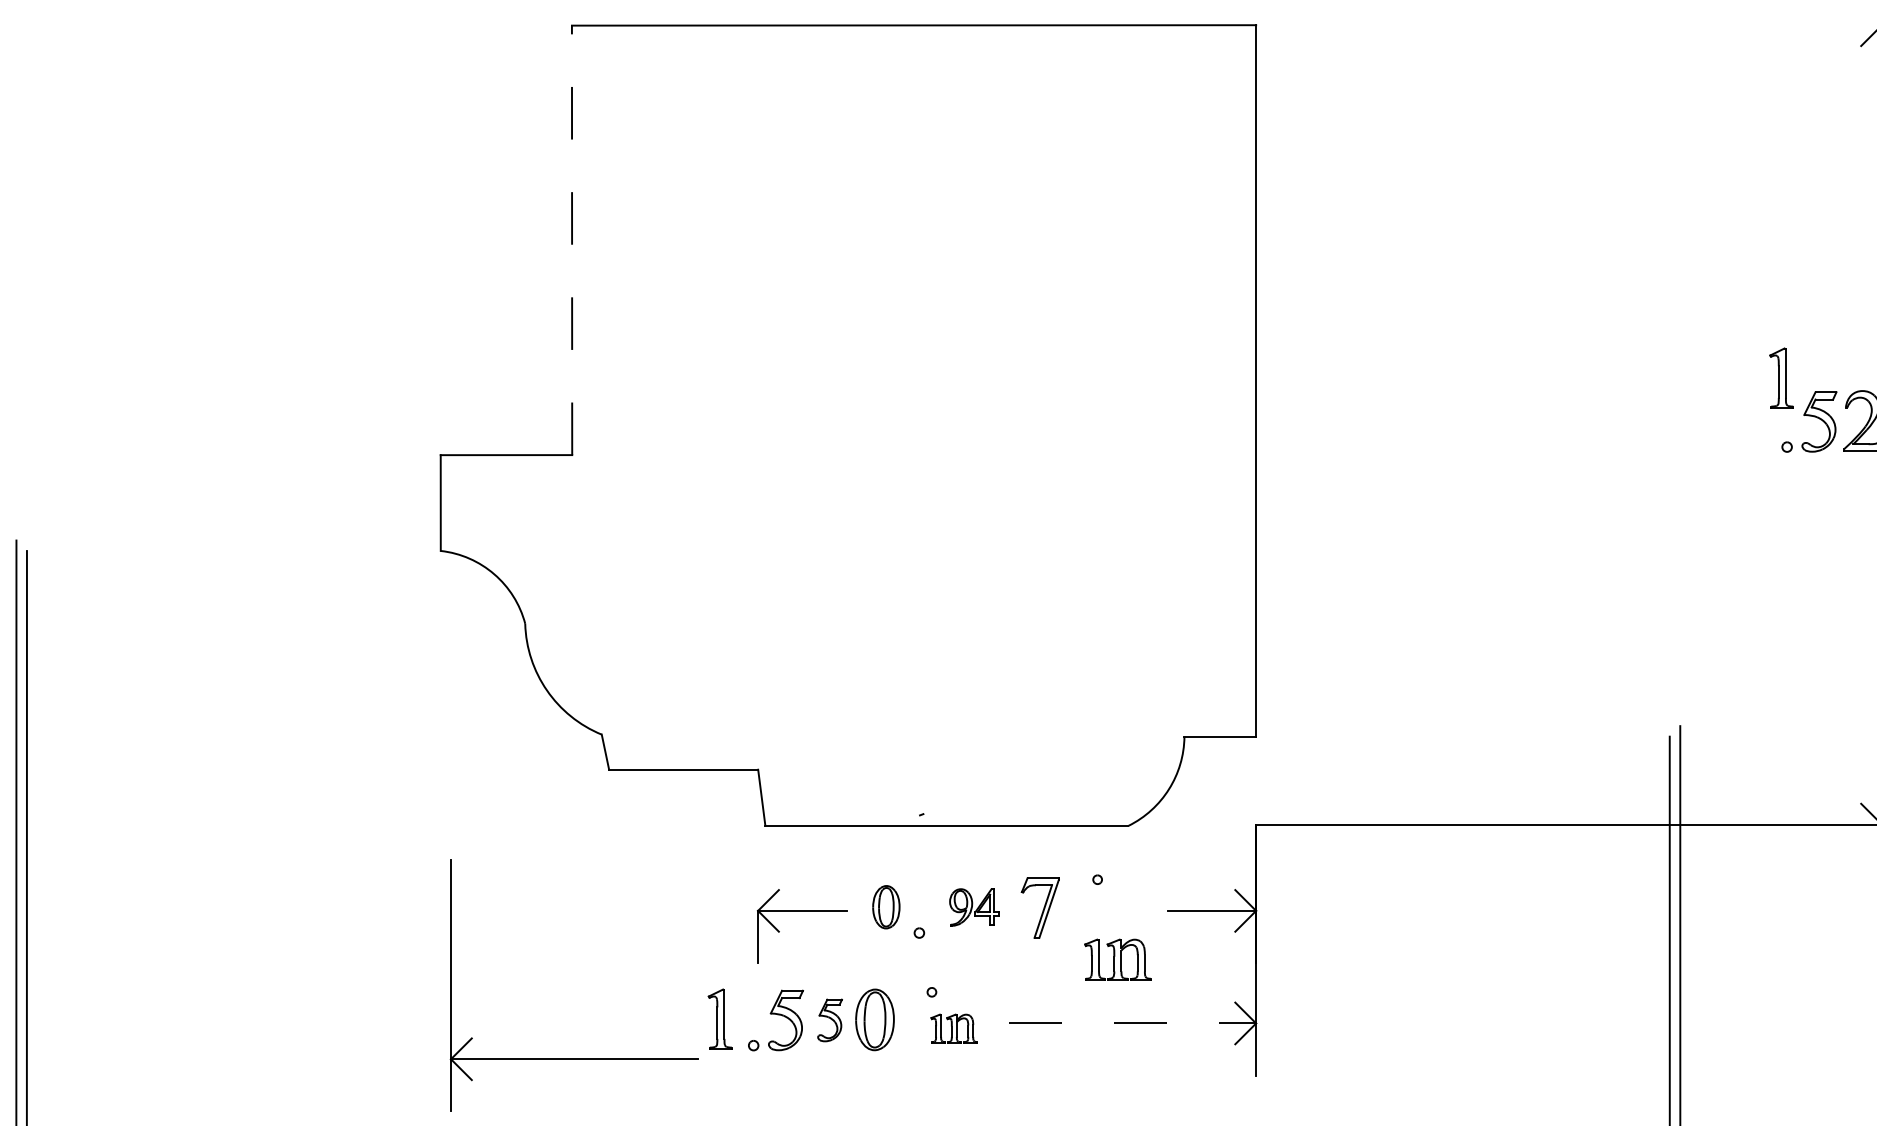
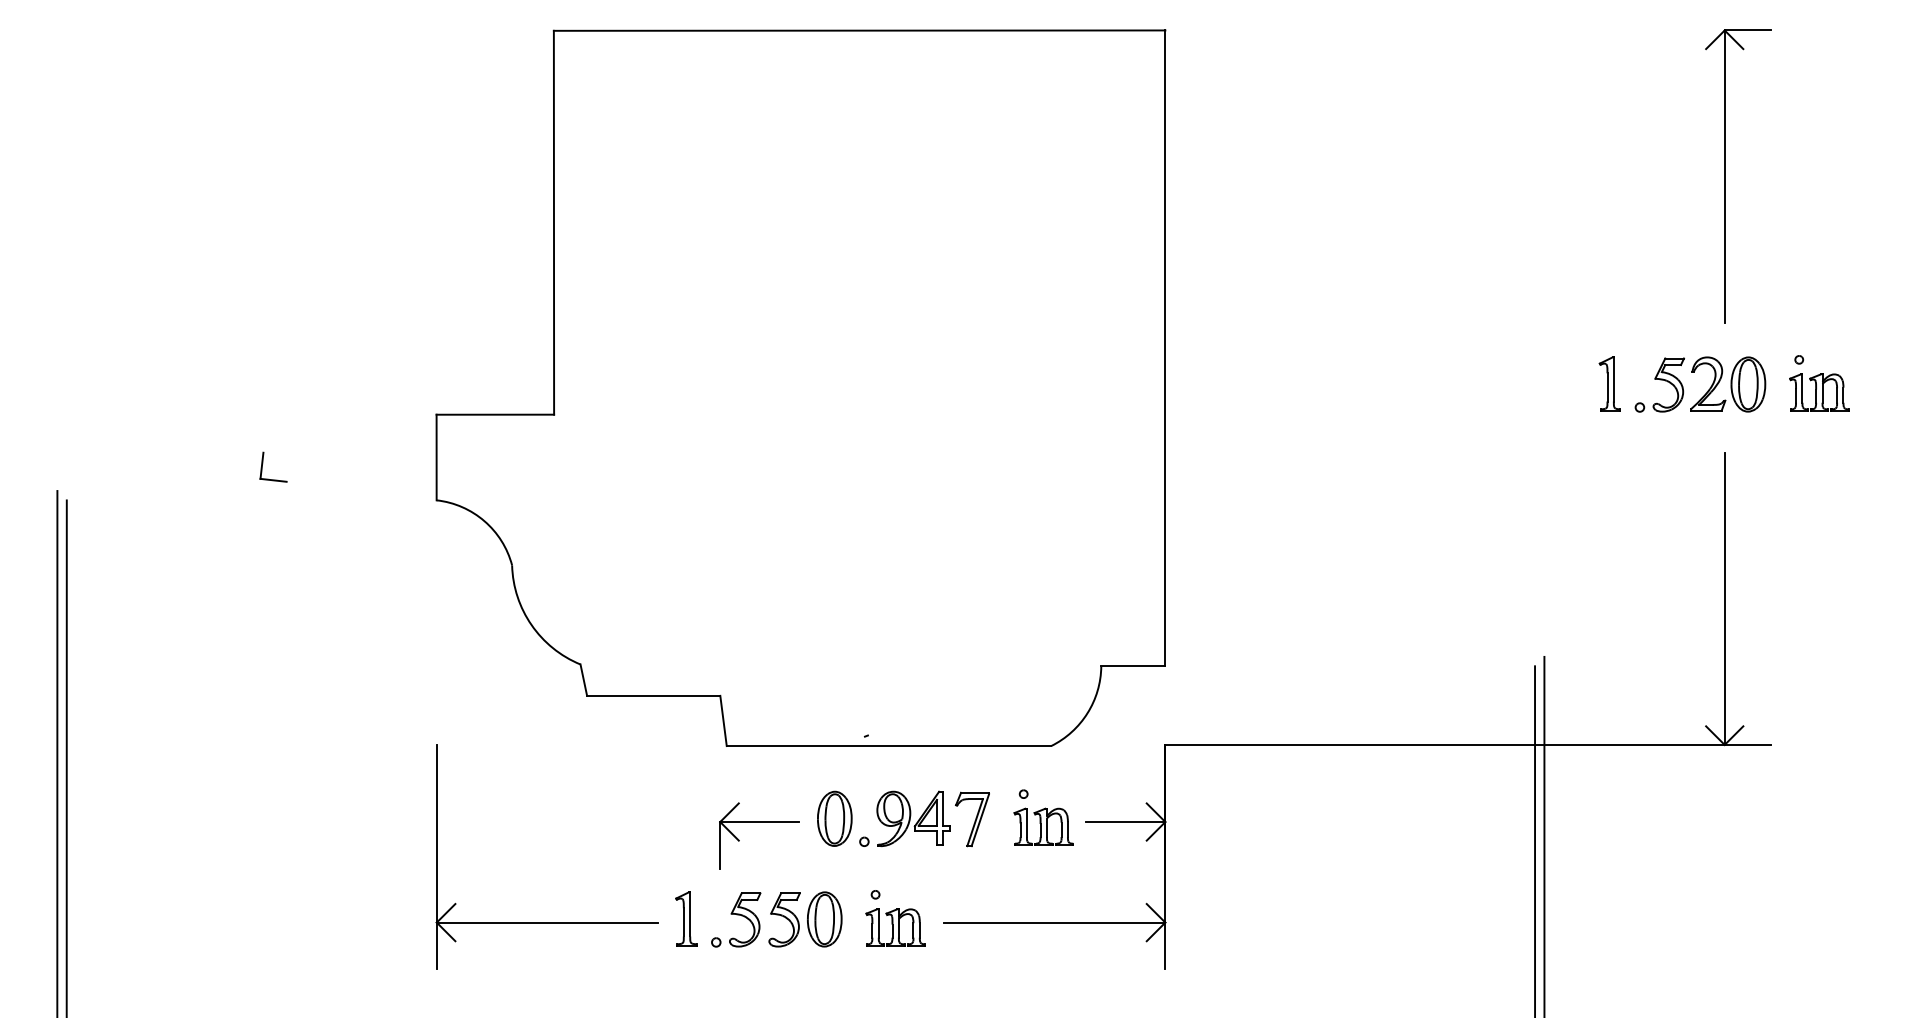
line: (571, 240) -> (553, 222), dashed -> solid
part: (1781, 377) -> (1609, 383), moved
part: (247, 509) -> (263, 463), added
part: (885, 906) -> (834, 818), size x1.43
part: (974, 906) -> (913, 818), size x1.67
part: (1117, 959) -> (1043, 826), moved
part: (830, 1019) -> (784, 919), size x1.43
line: (1133, 1023) -> (1055, 922), dashed -> solid
part: (954, 1028) -> (895, 927), size x1.43
part: (573, 1059) -> (546, 922), moved

